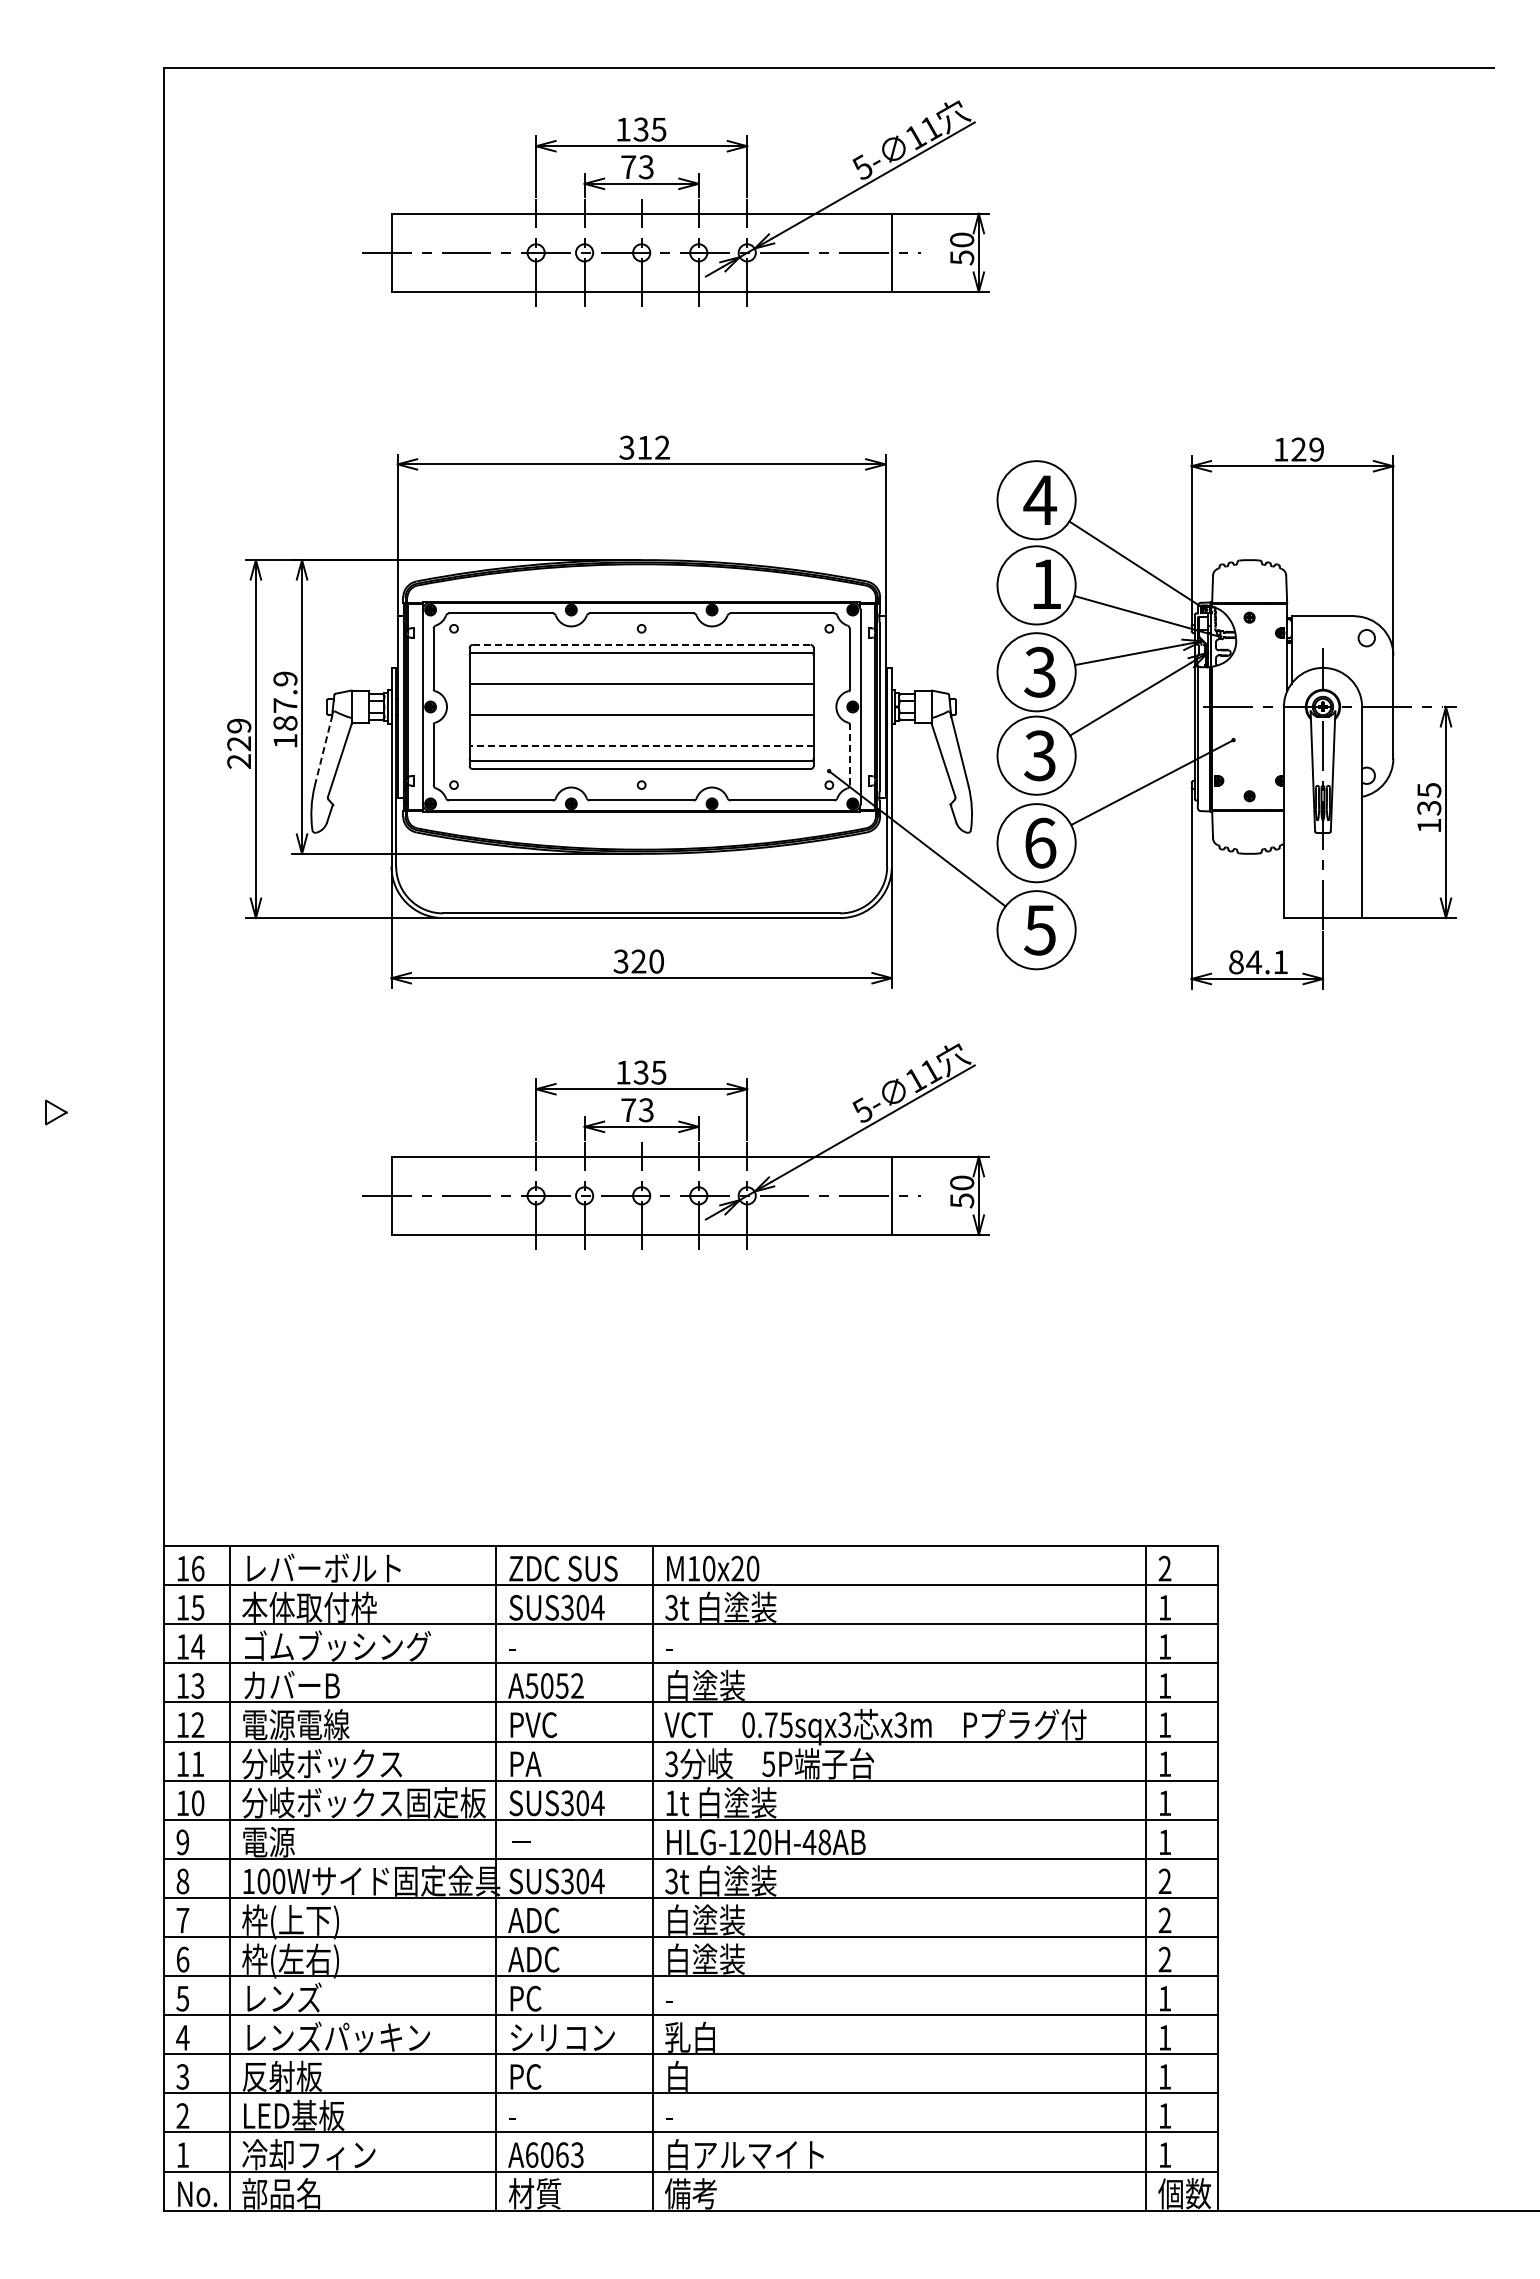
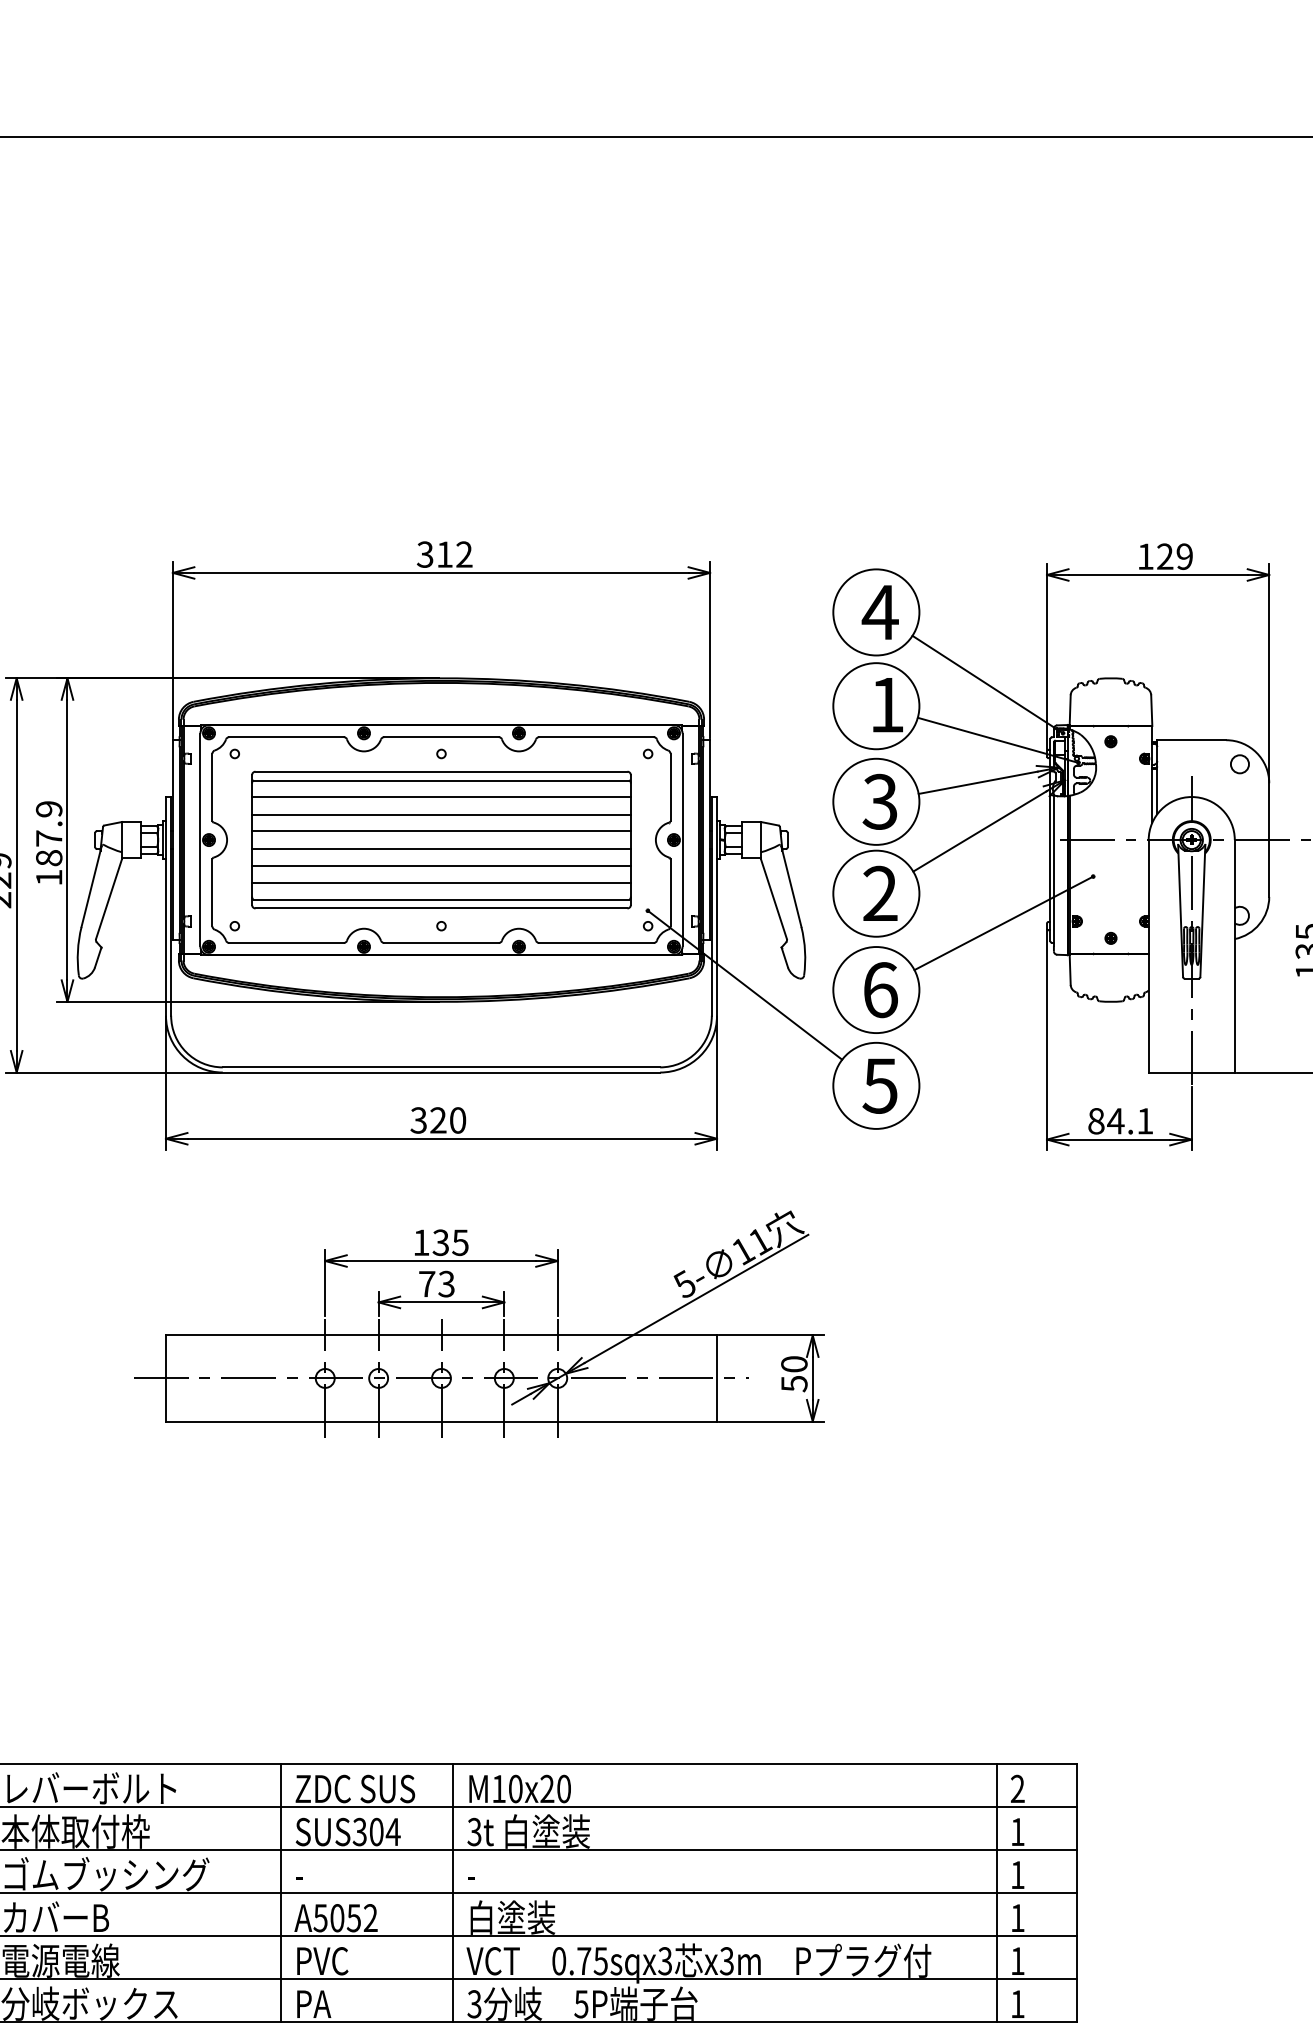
part: (675, 213) -> (478, 296), removed
line: (641, 644) -> (441, 771), dashed -> solid
line: (641, 668) -> (441, 797), added
line: (641, 699) -> (441, 831), added
line: (641, 730) -> (441, 865), added
line: (641, 745) -> (441, 882), dashed -> solid
line: (323, 749) -> (91, 886), dashed -> solid
line: (849, 754) -> (670, 892), dashed -> solid
text: (1039, 755) -> (879, 893), 3 -> 2

